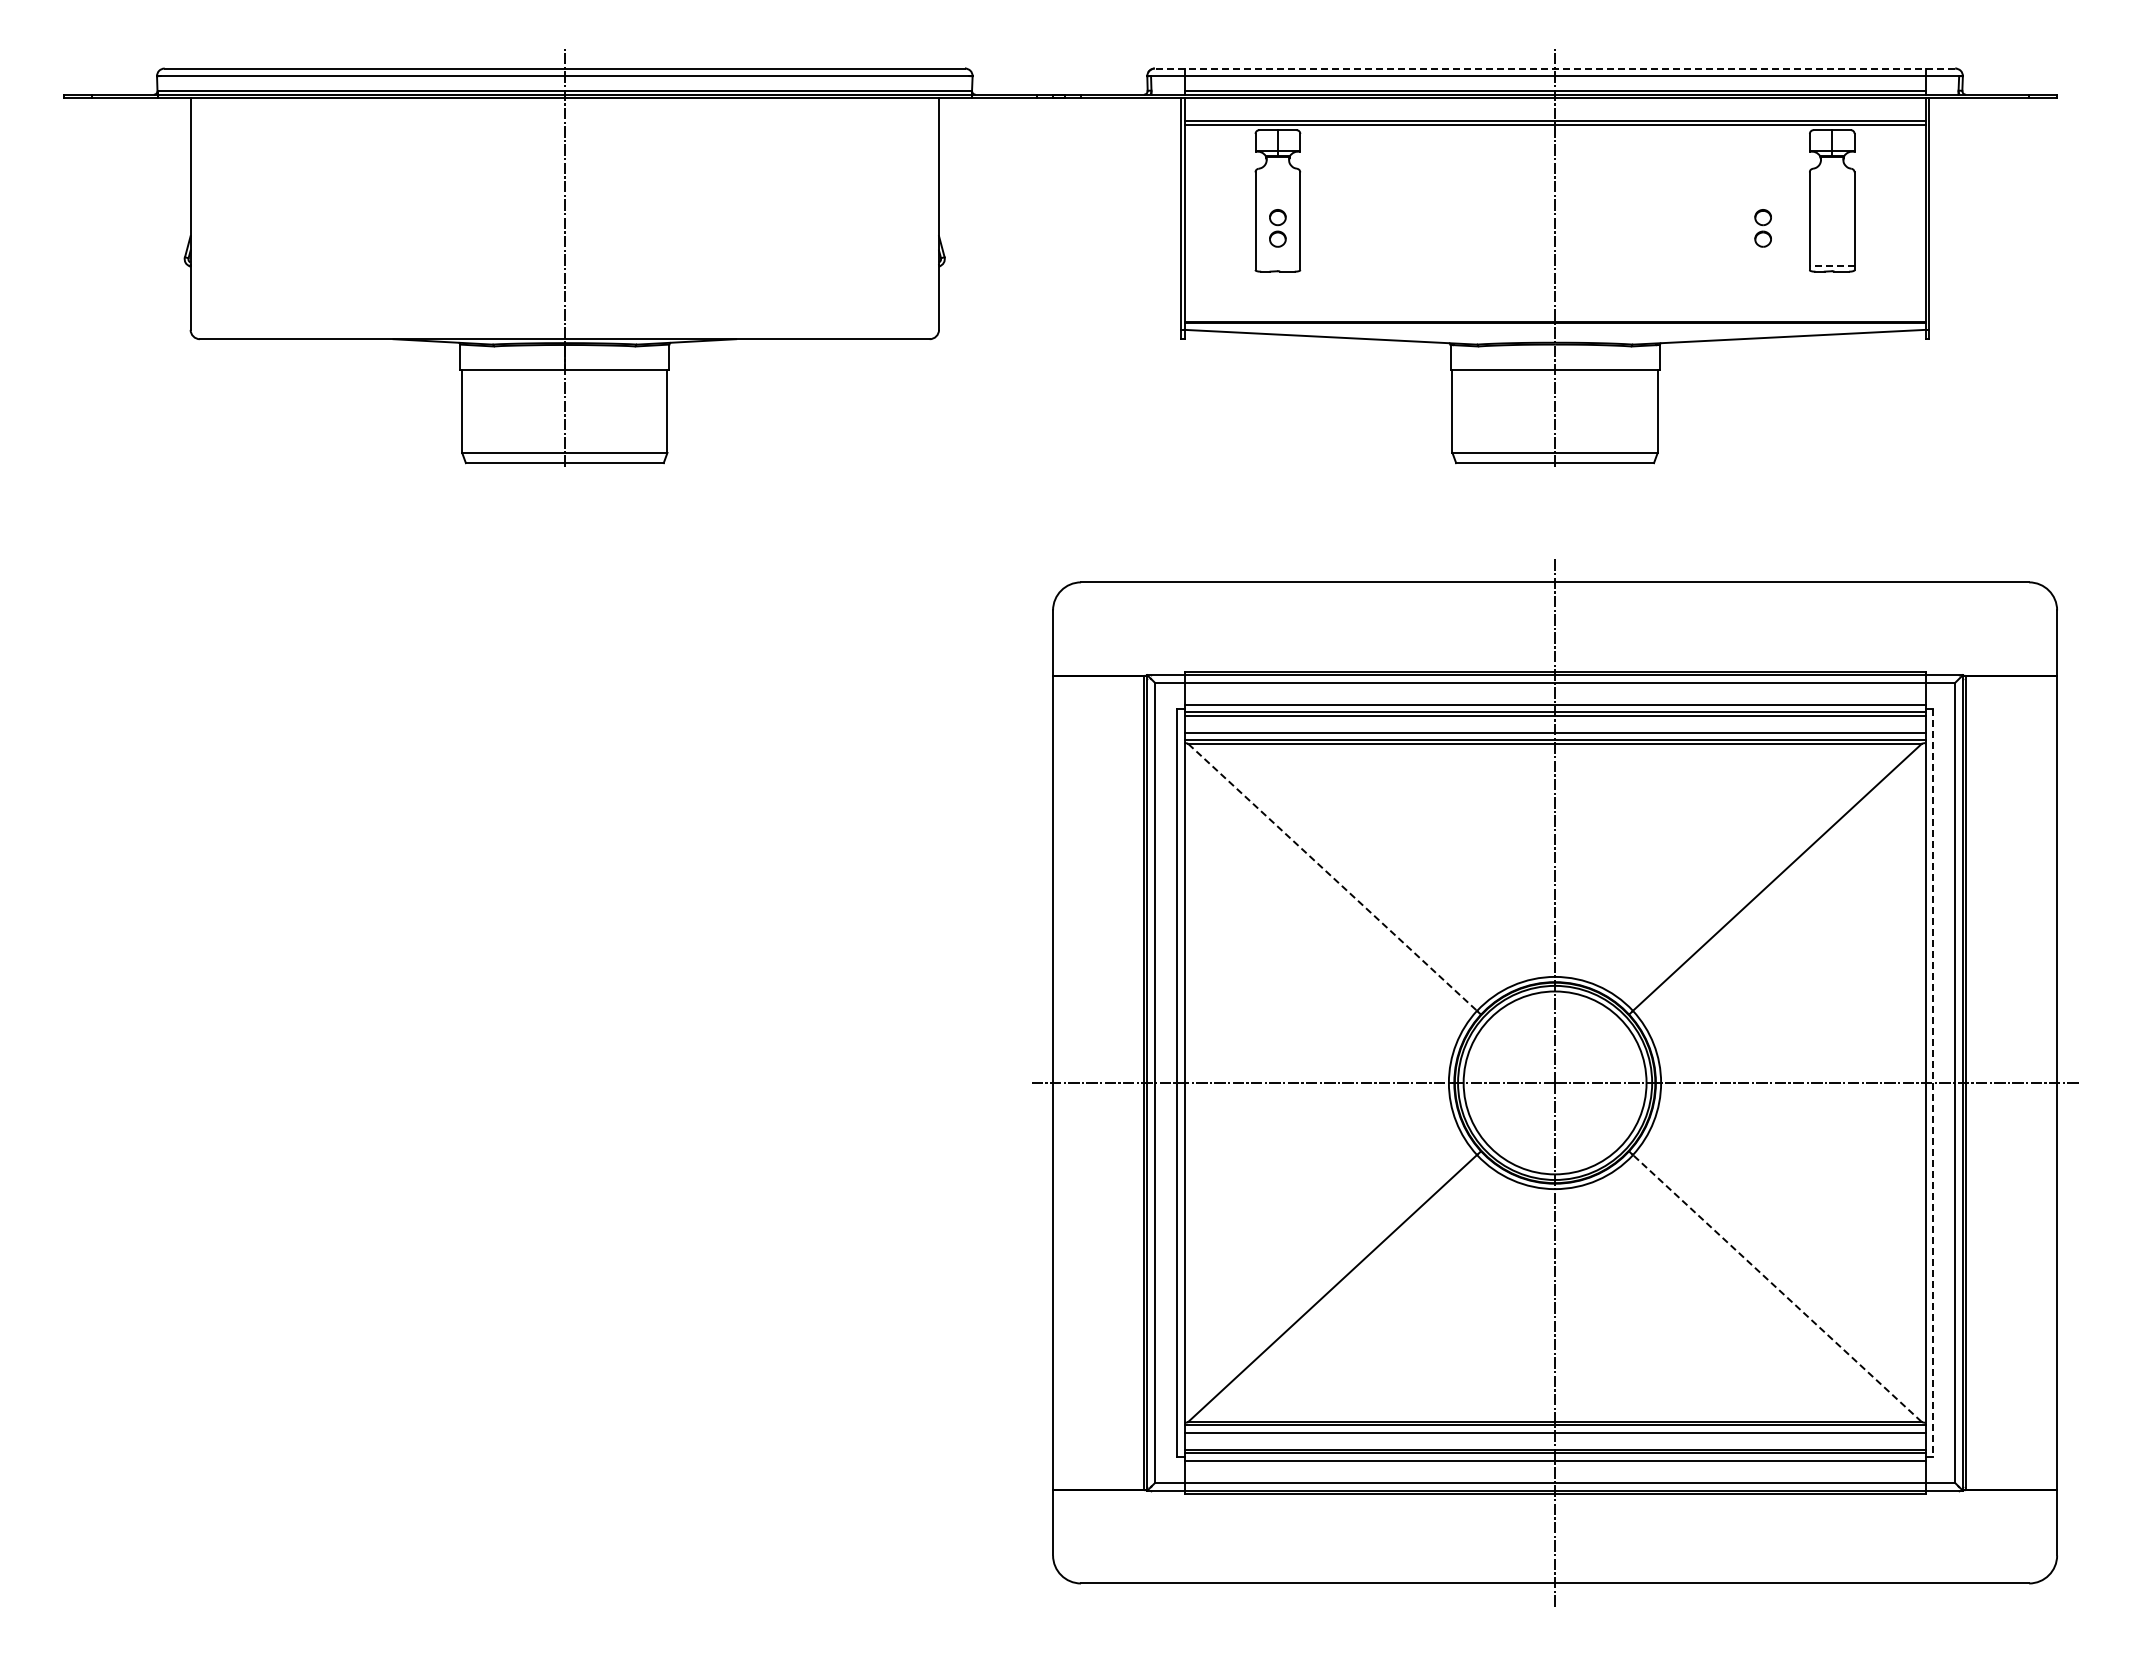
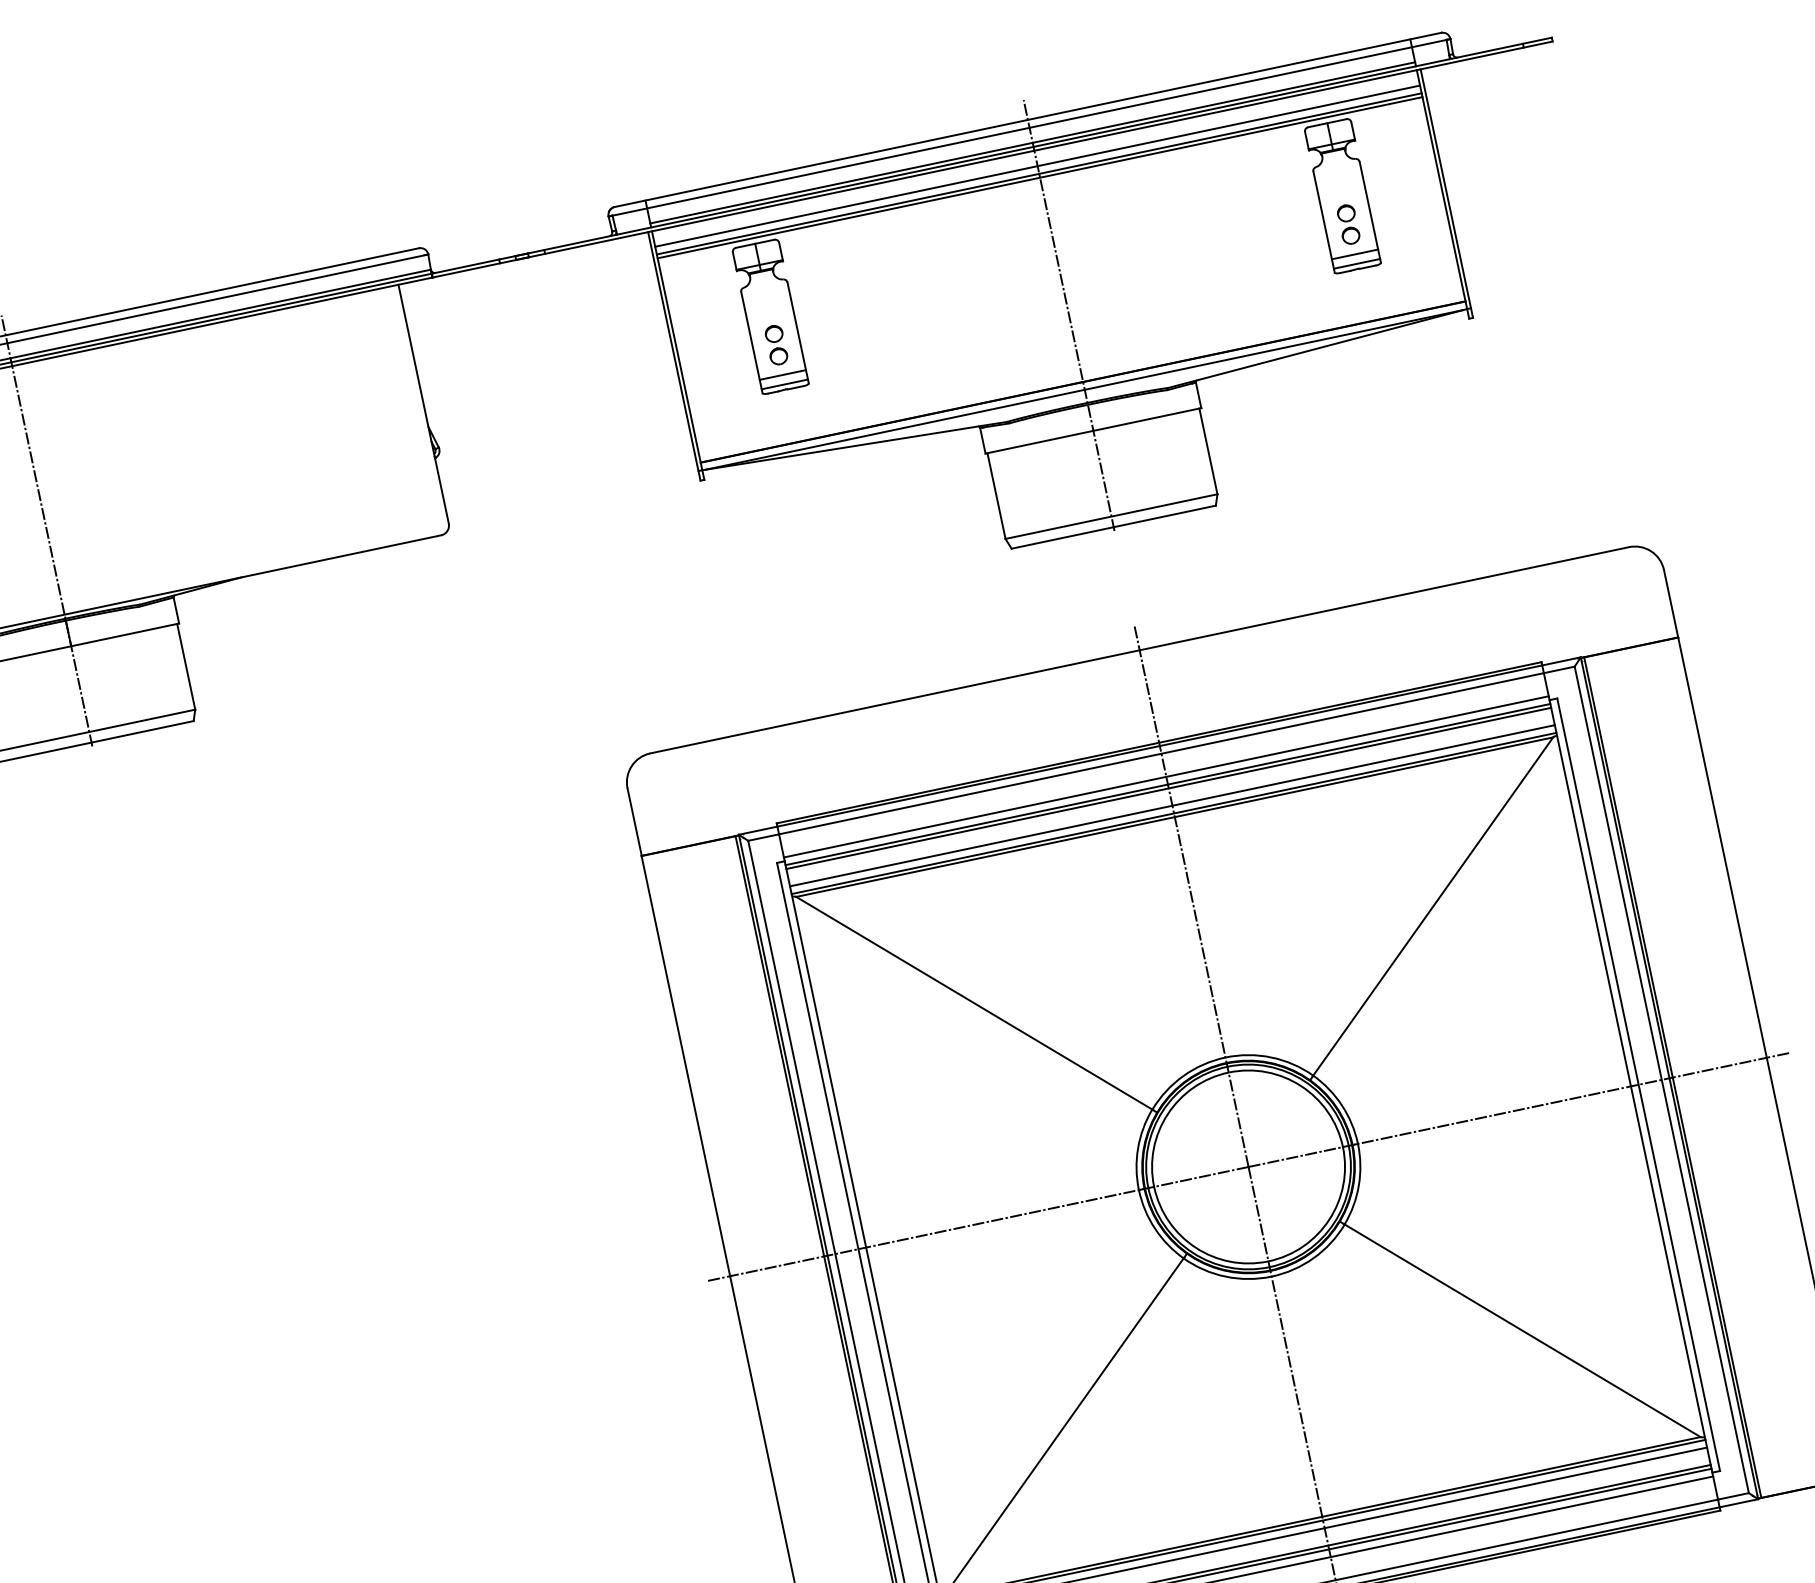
line: (1554, 68) -> (1027, 119), dashed -> solid
line: (1554, 113) -> (1037, 166), added
part: (1762, 228) -> (1348, 224), moved
line: (1277, 257) -> (782, 375), added
line: (1831, 257) -> (1354, 254), added
line: (1277, 266) -> (784, 384), added
line: (1831, 266) -> (1356, 264), dashed -> solid
line: (1554, 330) -> (1084, 390), added
line: (1332, 877) -> (974, 1003), dashed -> solid
line: (1933, 1083) -> (1639, 1085), dashed -> solid
line: (1777, 1288) -> (1522, 1330), dashed -> solid

